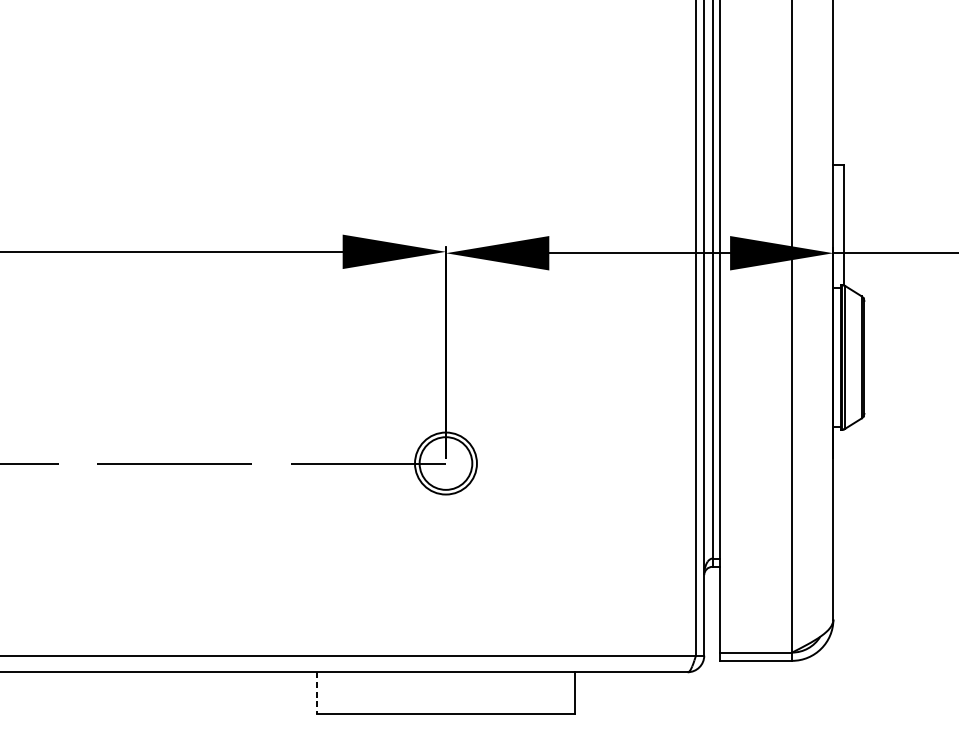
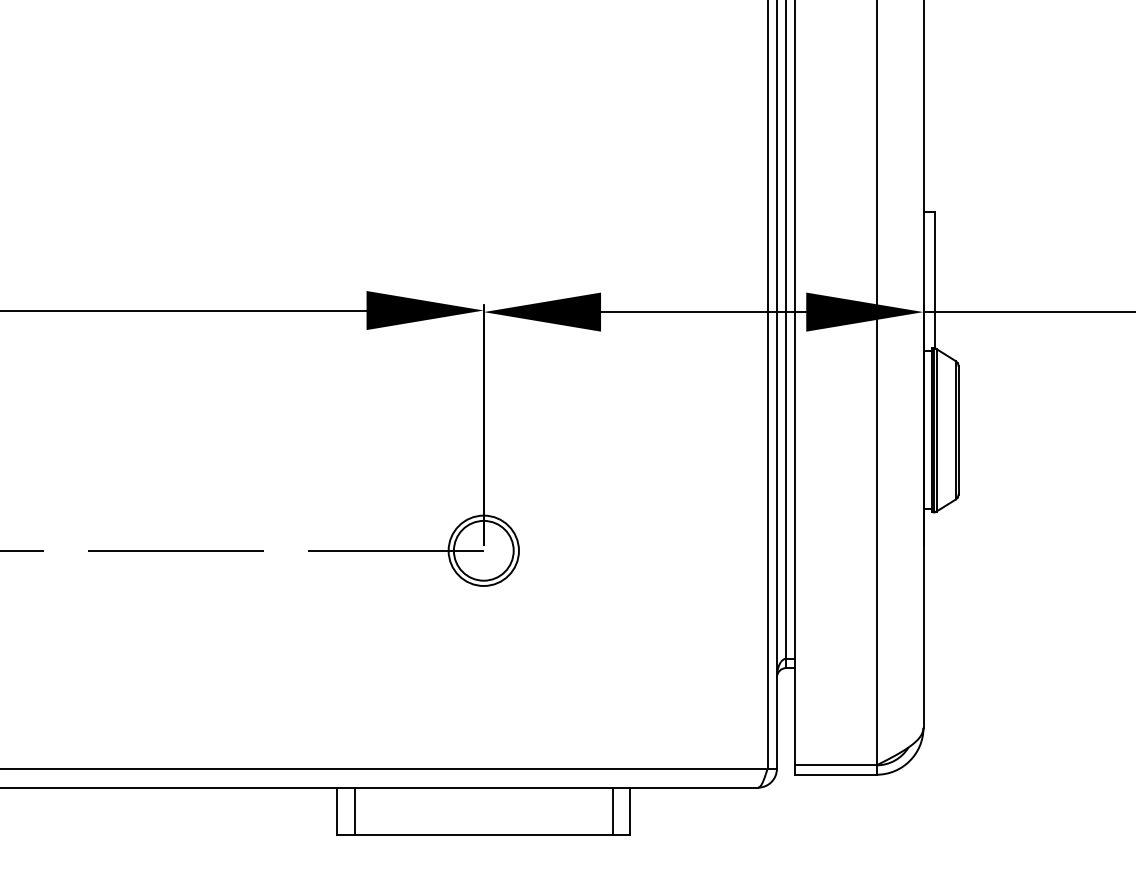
line: (332, 692) -> (354, 810), added
line: (559, 692) -> (612, 810), added
line: (317, 693) -> (337, 811), dashed -> solid

